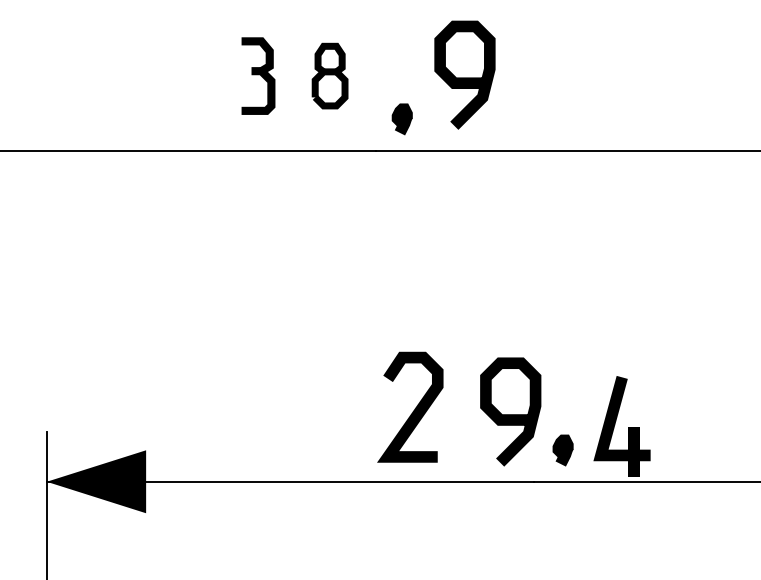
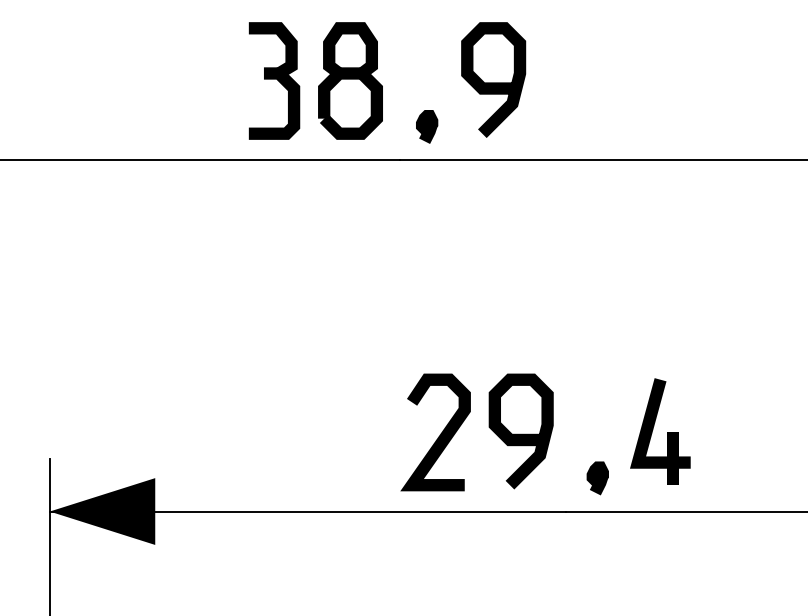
part: (258, 75) -> (274, 80), size x1.43
part: (330, 75) -> (350, 80), size x1.67
curve: (510, 413) -> (520, 433), moved
part: (615, 425) -> (653, 430), moved

